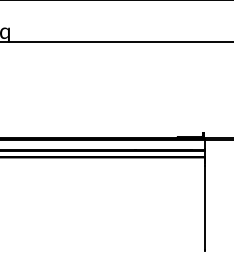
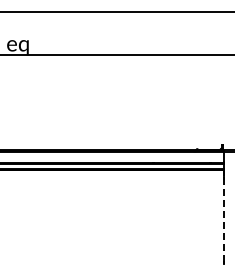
line: (204, 208) -> (223, 220), solid -> dashed

